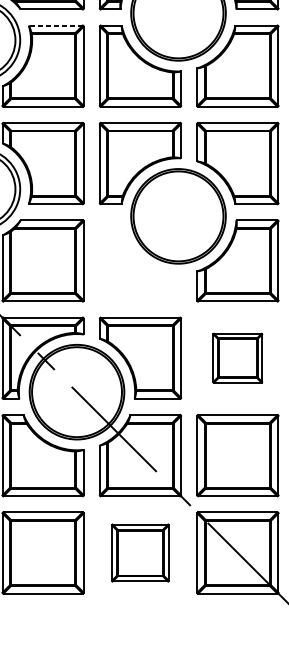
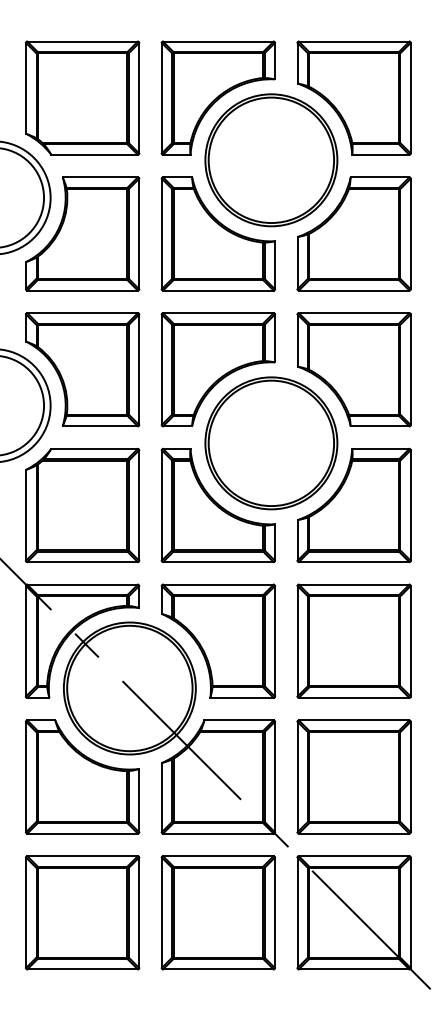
line: (55, 25) -> (100, 177), dashed -> solid
part: (139, 260) -> (217, 505), added
part: (237, 357) -> (353, 640), size x1.67
part: (139, 552) -> (217, 912), size x1.43

